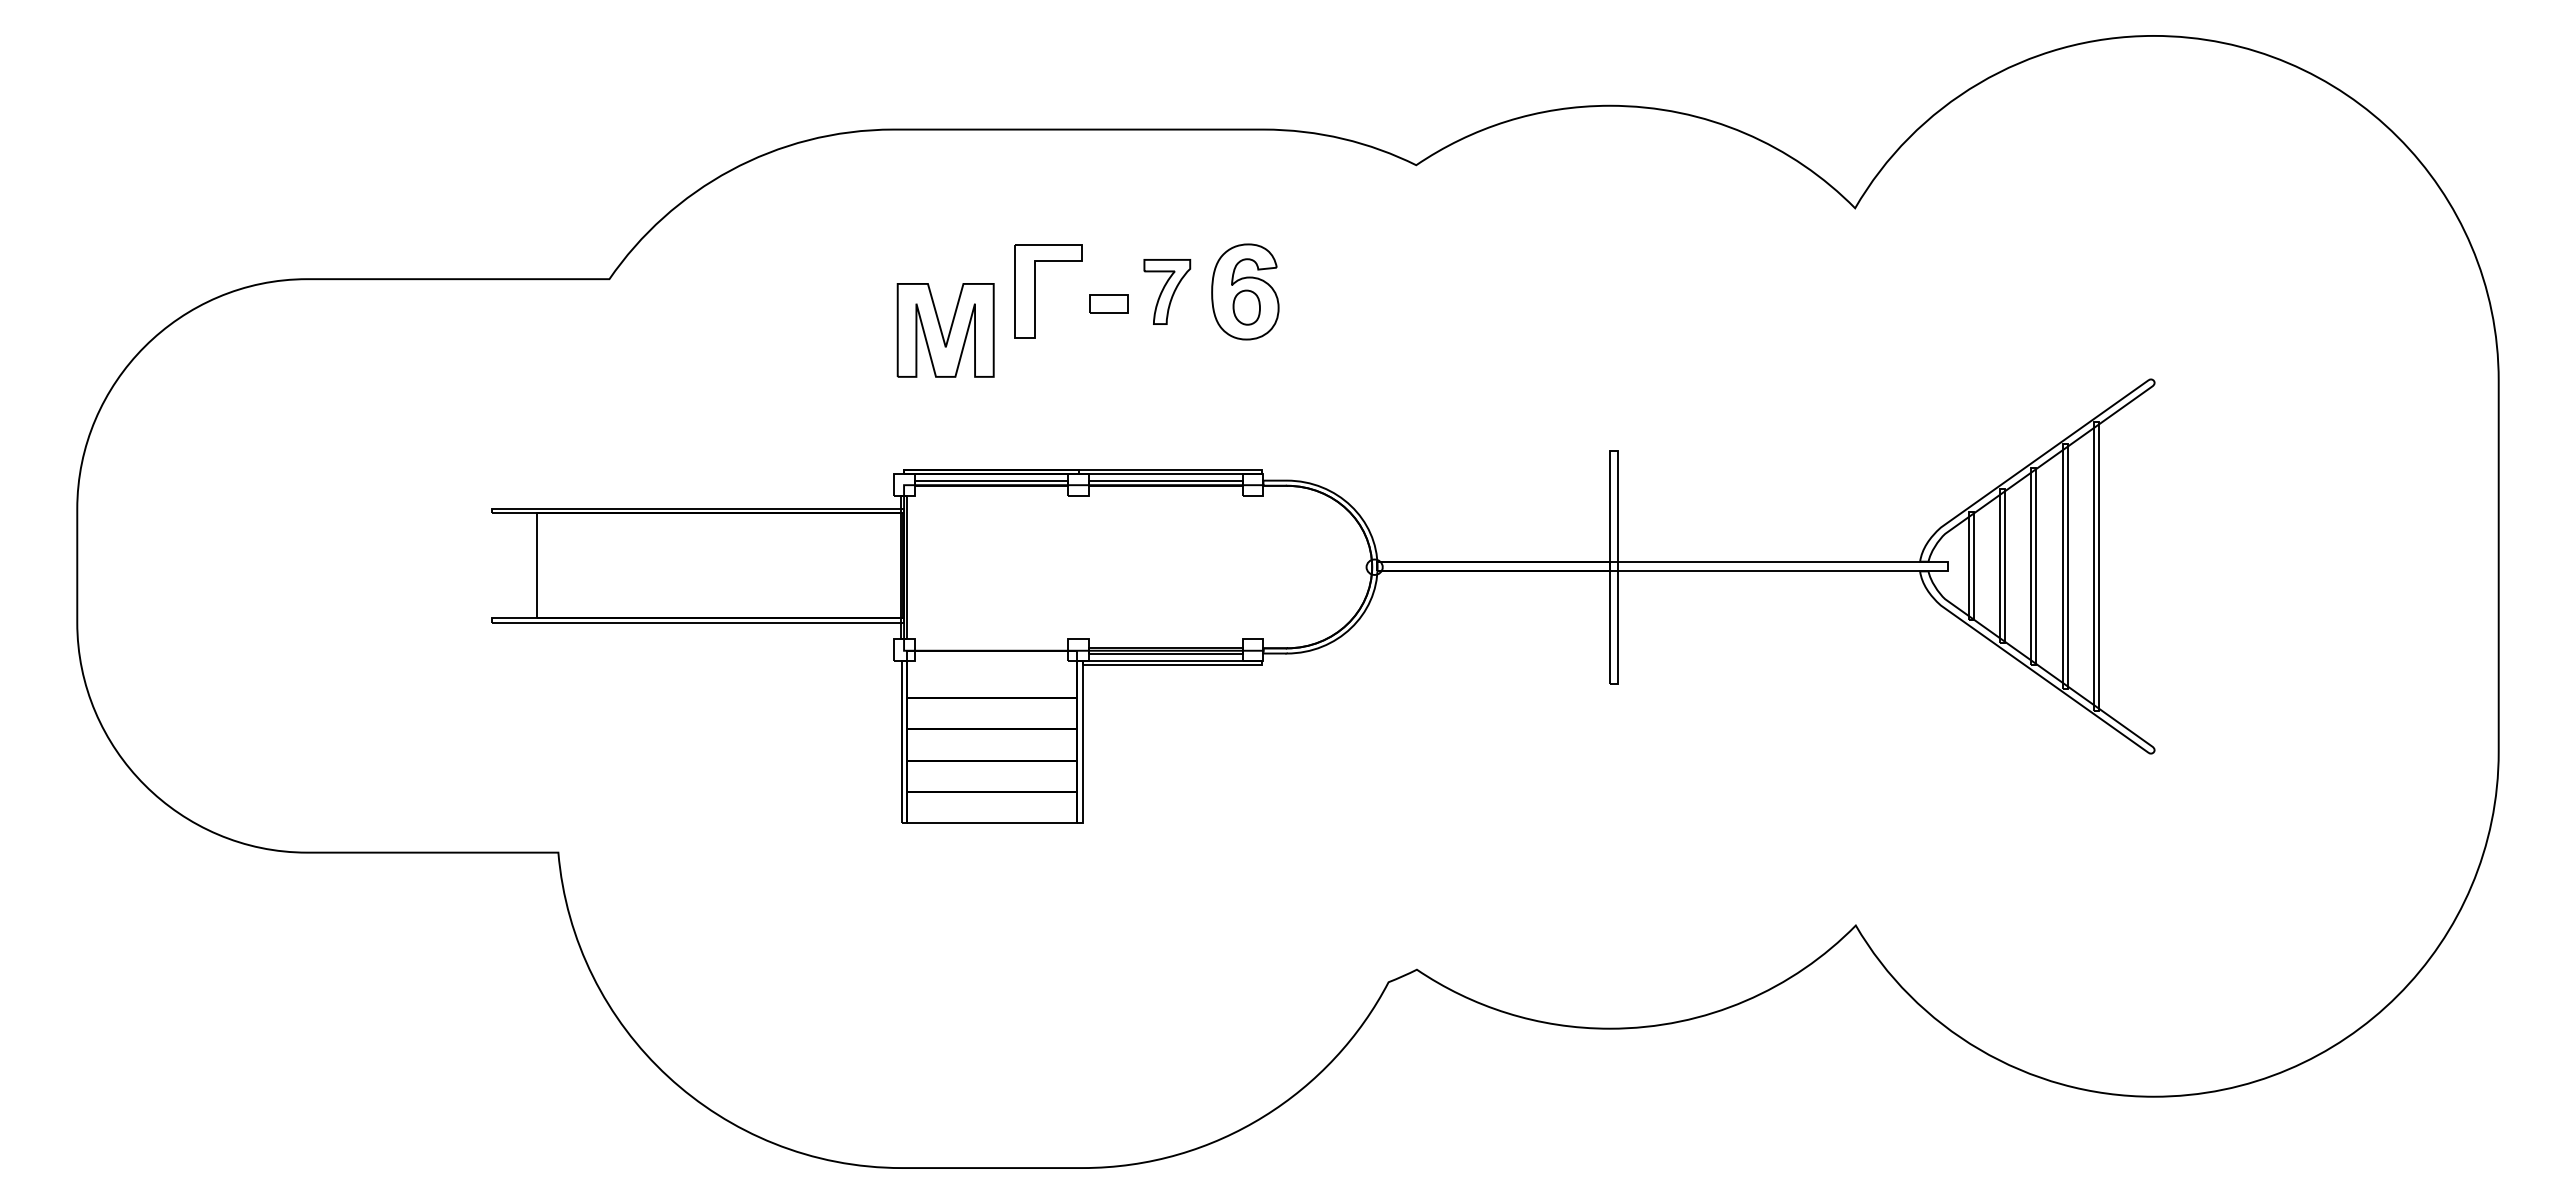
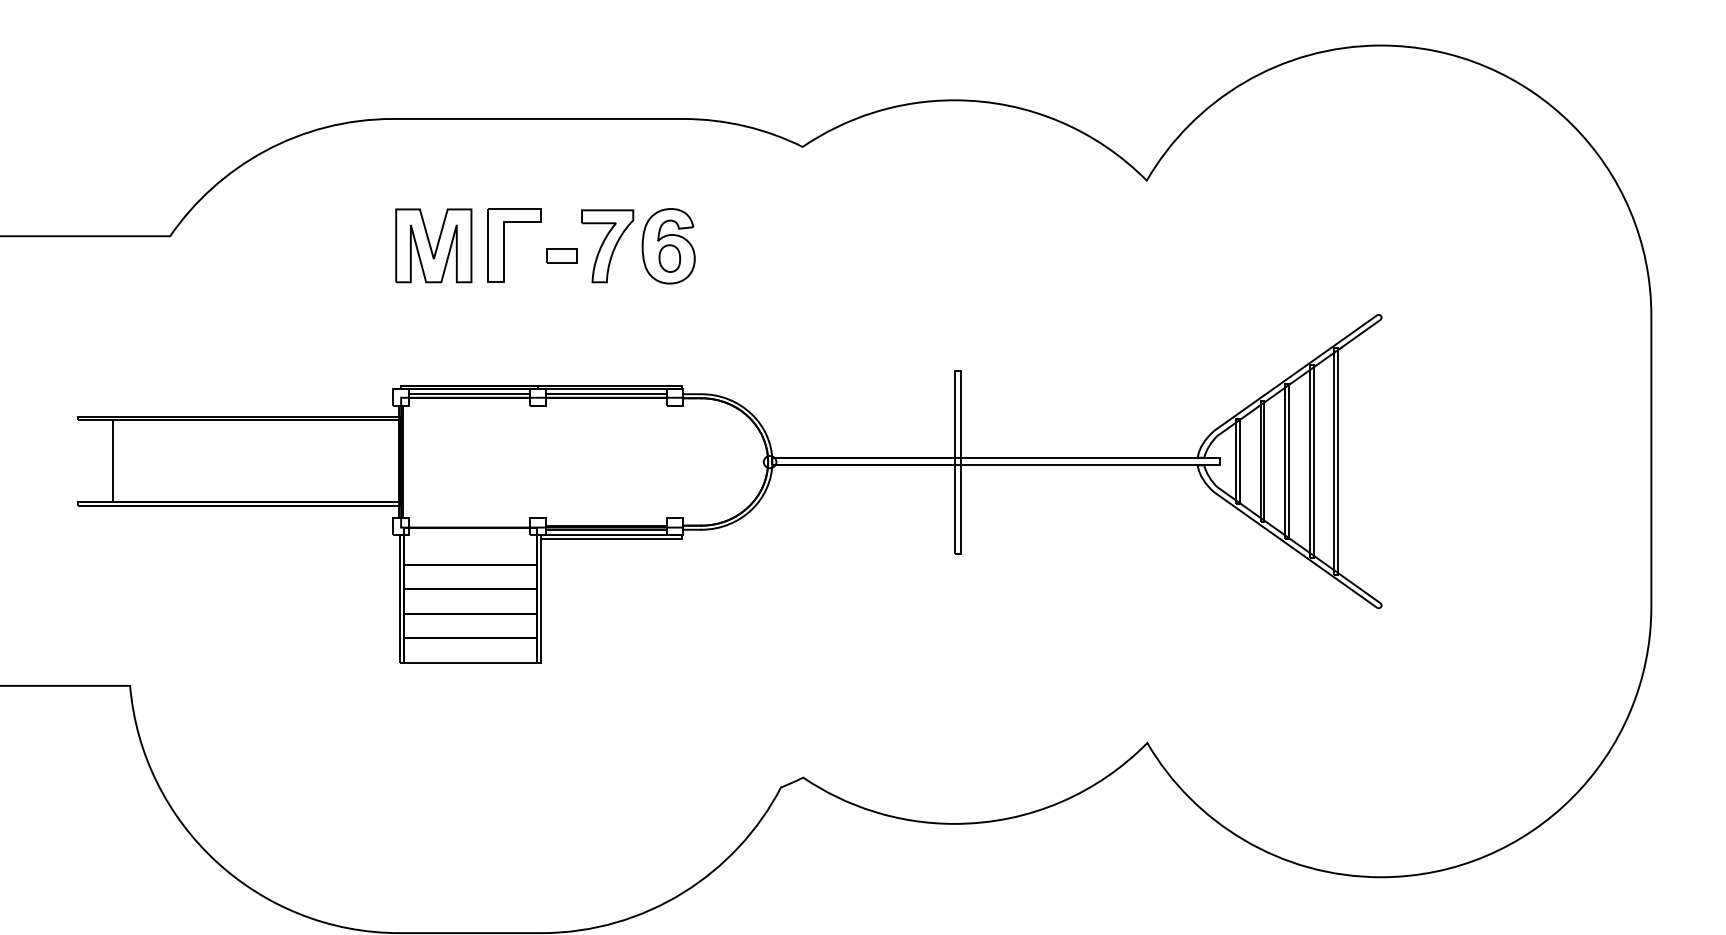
part: (1166, 291) -> (606, 245), size x1.43
part: (945, 330) -> (433, 245), moved

